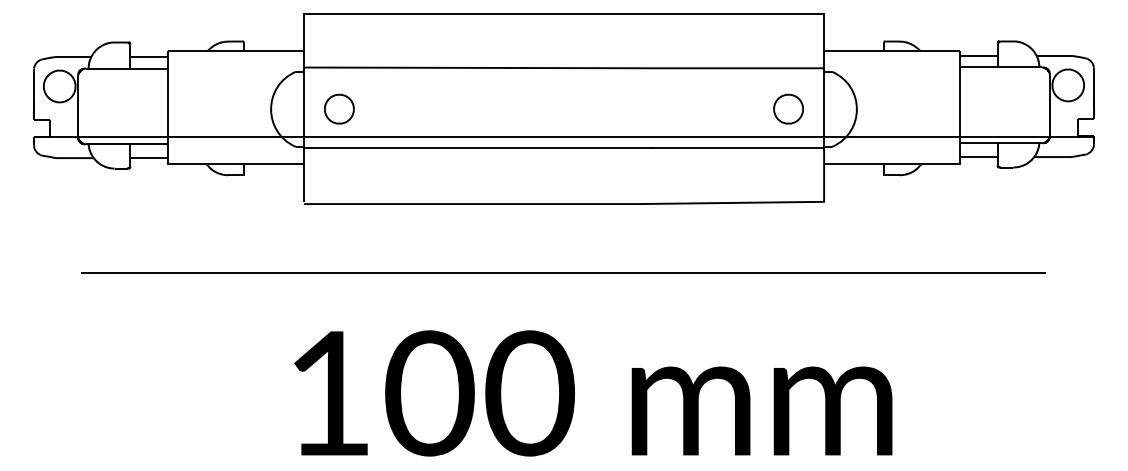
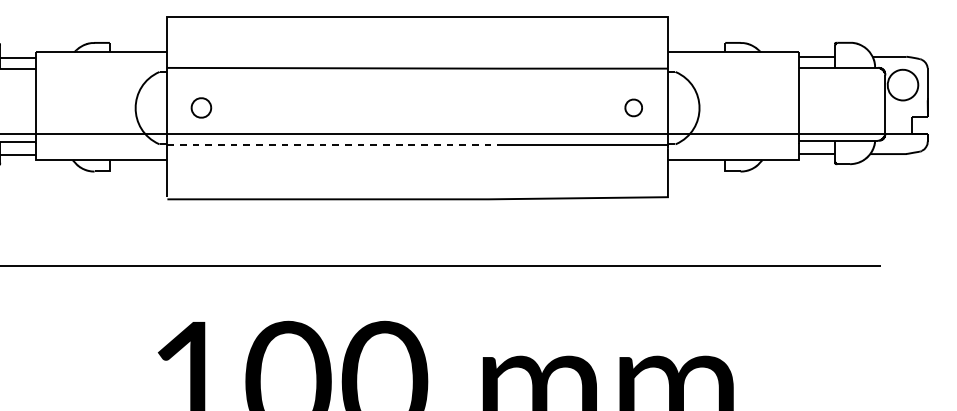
part: (339, 108) -> (201, 107), size x0.7
part: (788, 108) -> (633, 107), size x0.6
line: (475, 148) -> (332, 145), solid -> dashed

